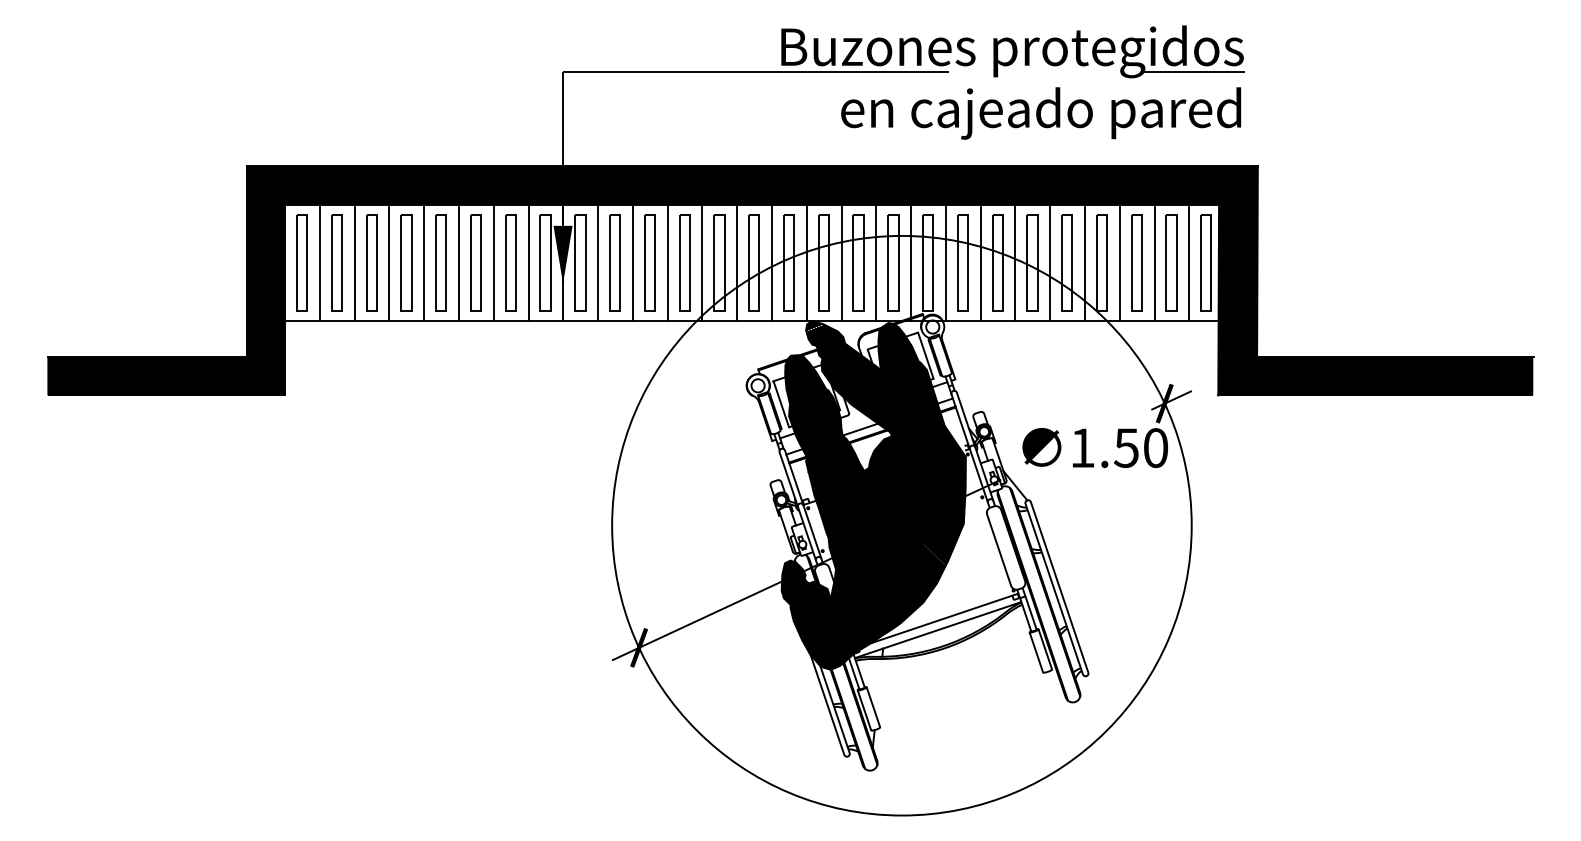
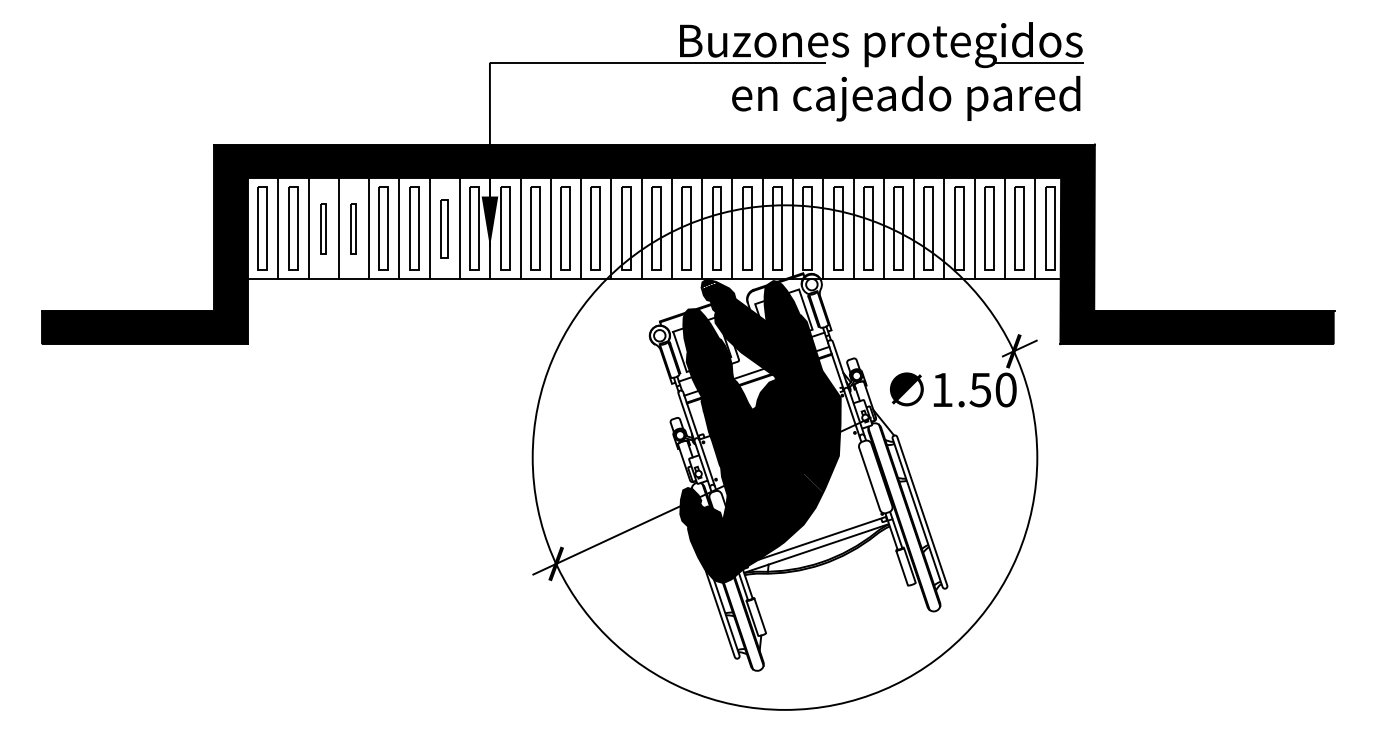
part: (371, 262) -> (323, 228), size x0.6
part: (406, 262) -> (353, 228), size x0.6
part: (510, 262) -> (444, 228), size x0.7

